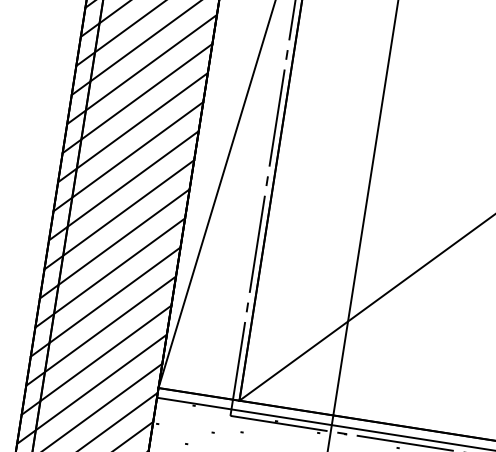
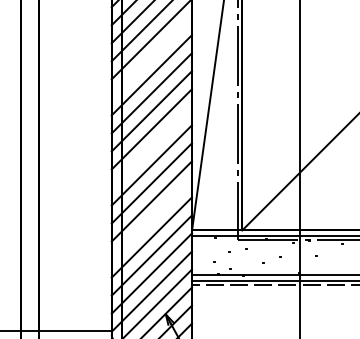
line: (136, 98) -> (151, 57), removed
line: (114, 244) -> (151, 147), removed
line: (95, 360) -> (151, 219), removed

